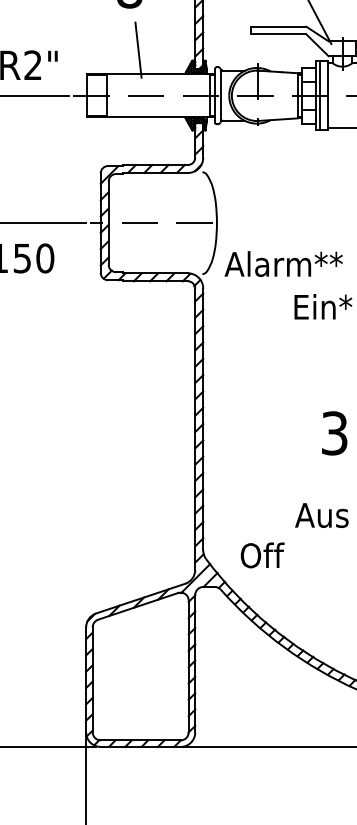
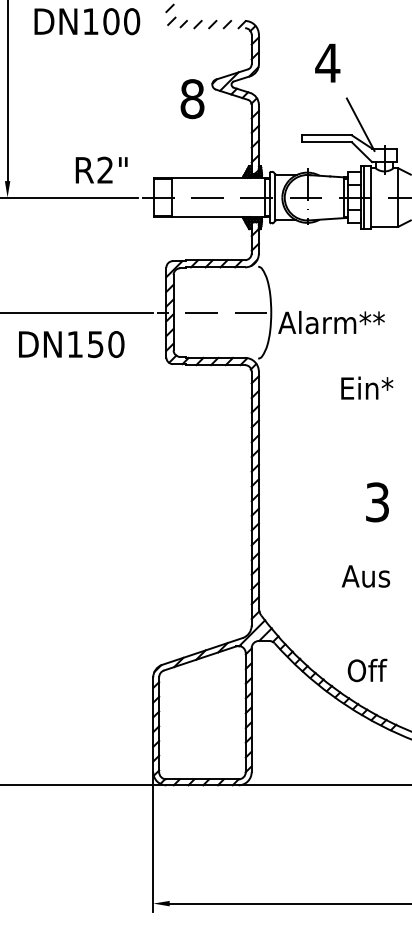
line: (138, 50) -> (200, 156), removed
text: (283, 263) -> (331, 322), moved
text: (262, 555) -> (367, 670), moved

